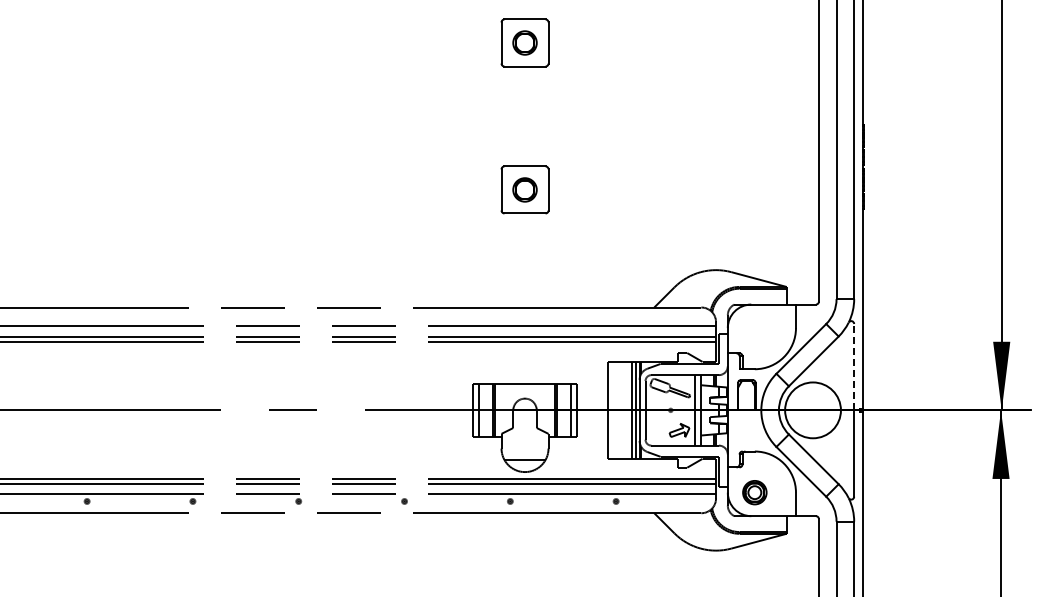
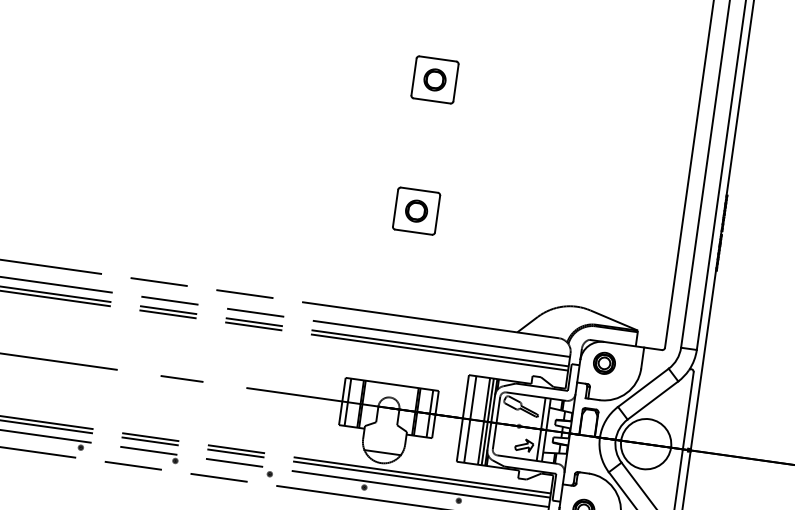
part: (754, 327) -> (604, 362), added
line: (854, 366) -> (688, 410), dashed -> solid
line: (616, 409) -> (470, 418), added

